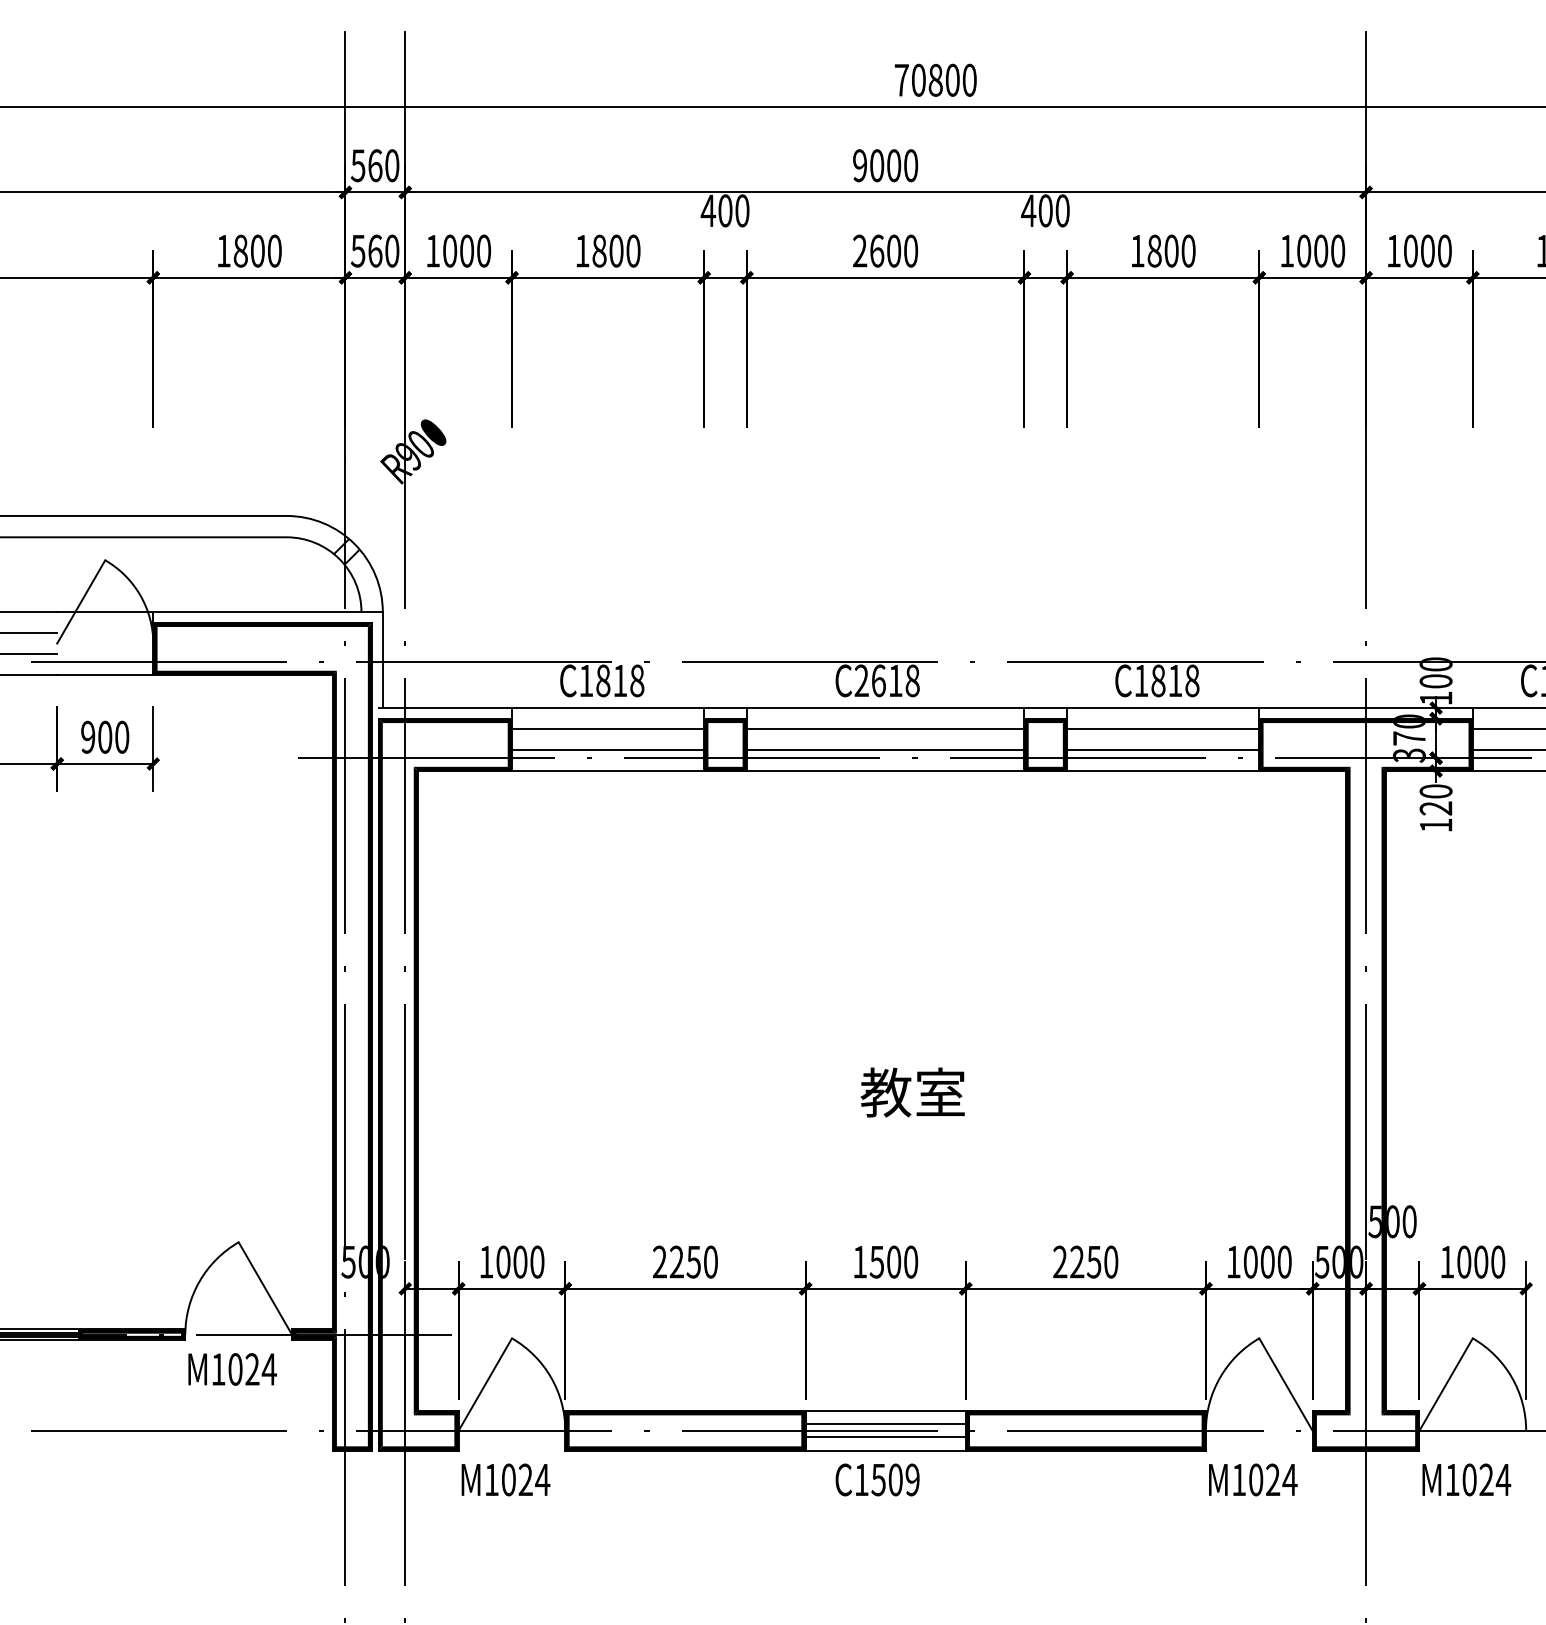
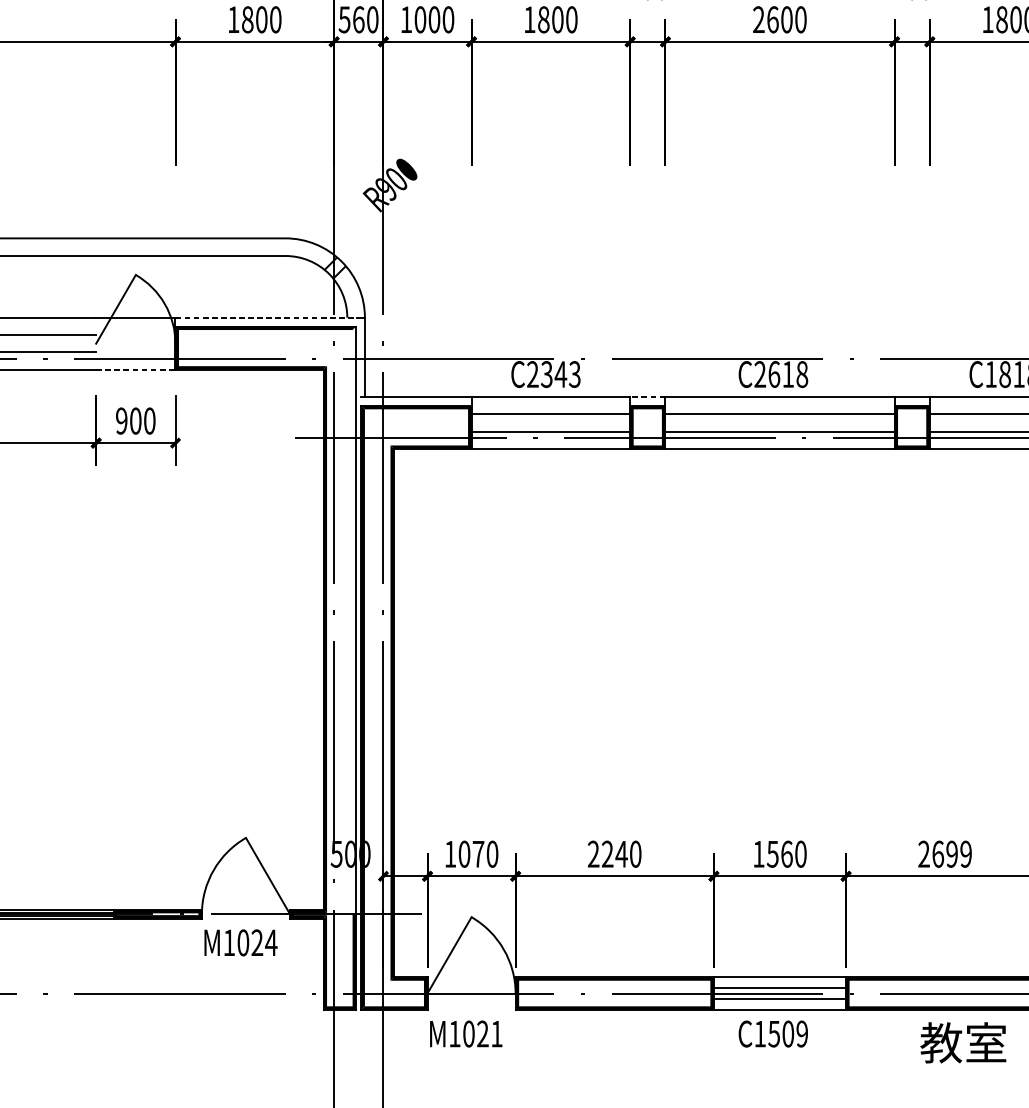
line: (263, 612) -> (266, 318), solid -> dashed
line: (105, 675) -> (136, 370), solid -> dashed
text: (611, 680) -> (553, 374), C1818 -> C2343
line: (725, 708) -> (647, 397), solid -> dashed
fill: (369, 978) -> (353, 620), removed
text: (912, 1092) -> (963, 1042), moved
text: (520, 1261) -> (478, 853), 1000 -> 1070
text: (894, 1261) -> (787, 853), 1500 -> 1560
text: (1094, 1261) -> (952, 853), 2250 -> 2699
text: (693, 1262) -> (621, 854), 2250 -> 2240
text: (542, 1479) -> (496, 1033), M1024 -> M1021

